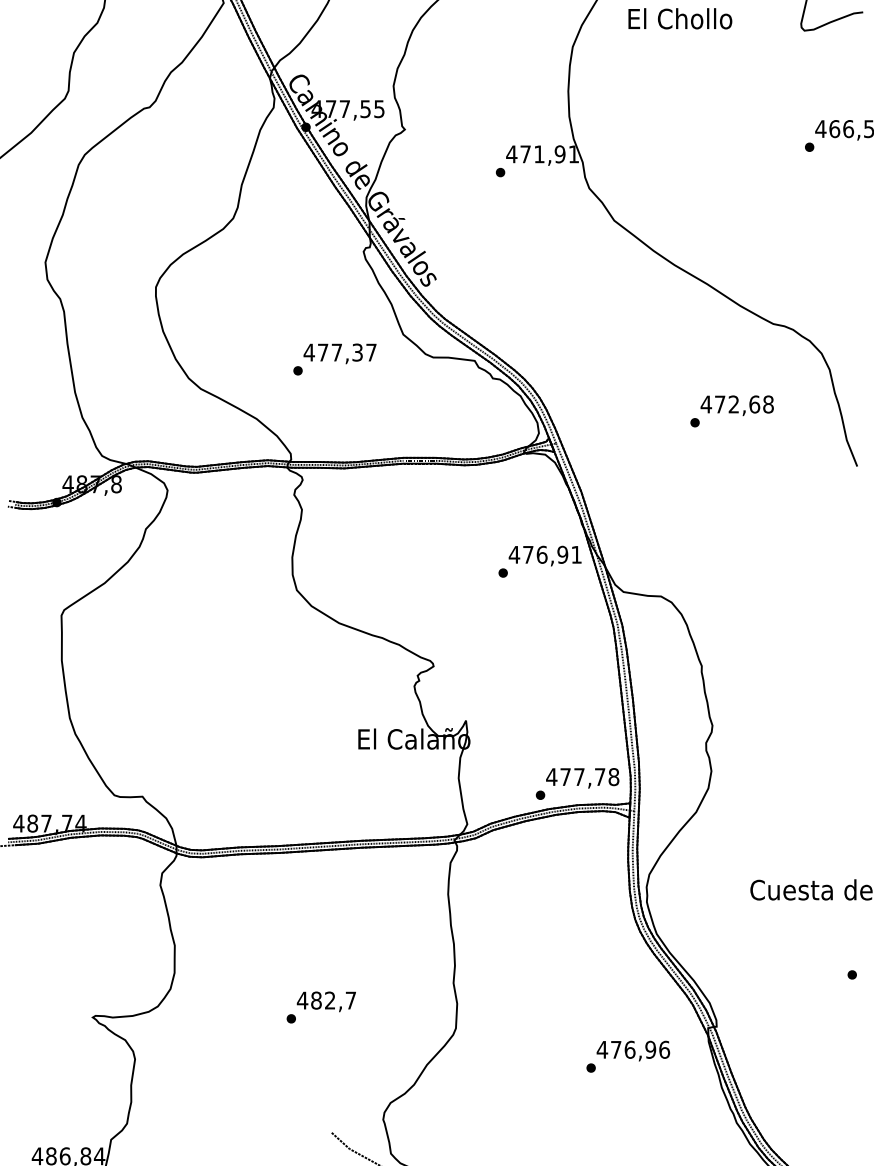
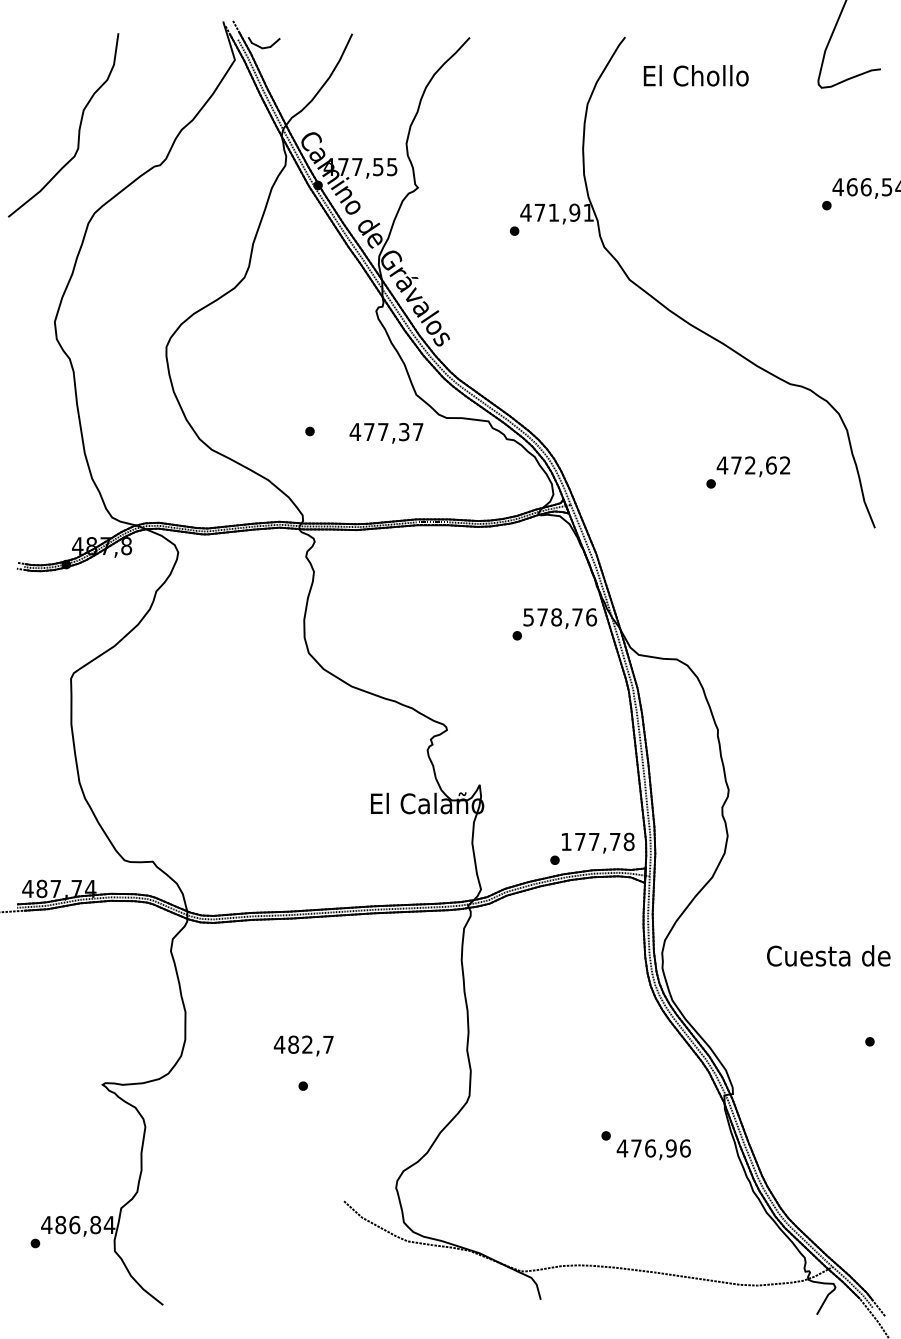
text: (340, 354) -> (386, 433), moved
text: (768, 404) -> (785, 465), 472,68 -> 472,62
text: (544, 554) -> (559, 617), 476,91 -> 578,76
text: (551, 776) -> (566, 841), 477,78 -> 177,78
text: (326, 1001) -> (303, 1045), moved
text: (633, 1050) -> (653, 1149), moved

